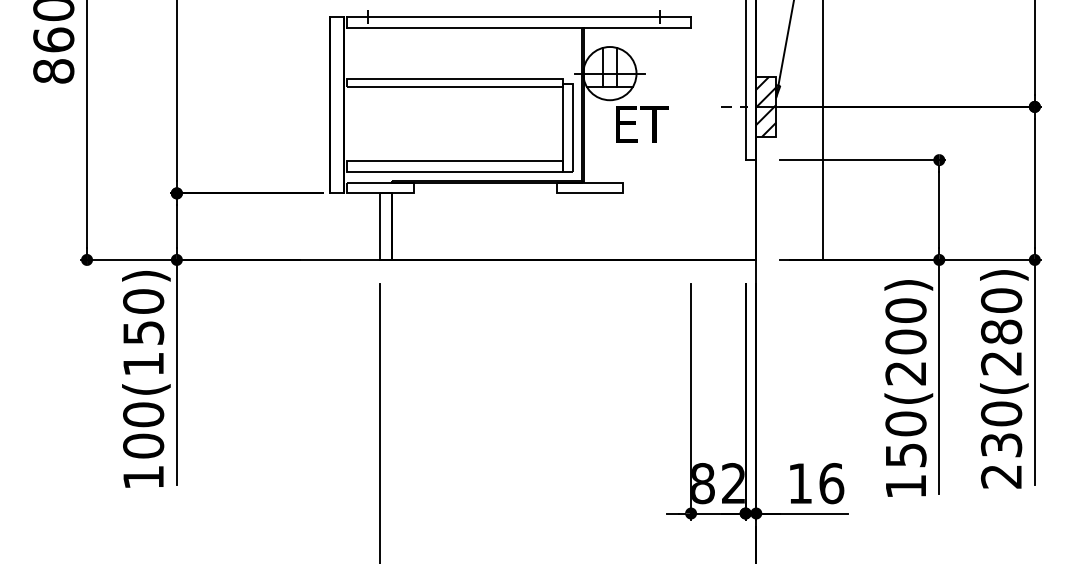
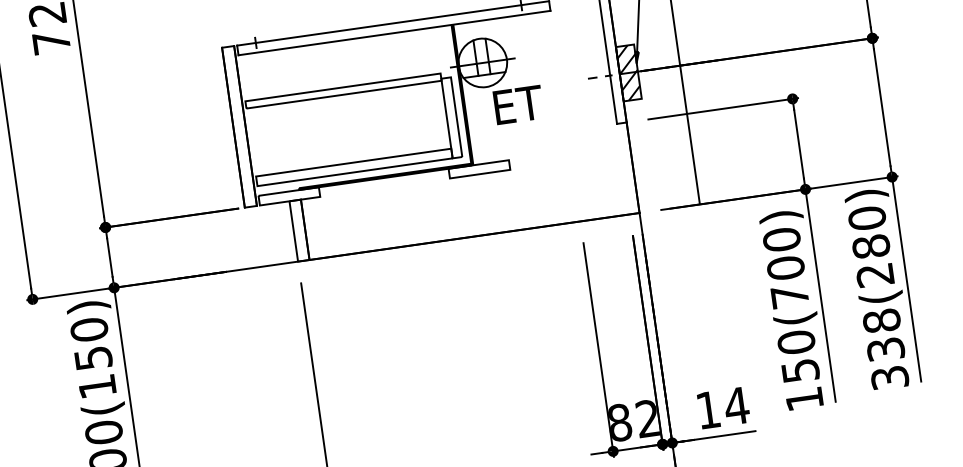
text: (905, 373) -> (789, 296), 150(200) -> 150(700)
text: (1001, 444) -> (885, 348), 230(280) -> 338(280)
text: (831, 483) -> (736, 406), 16 -> 14

